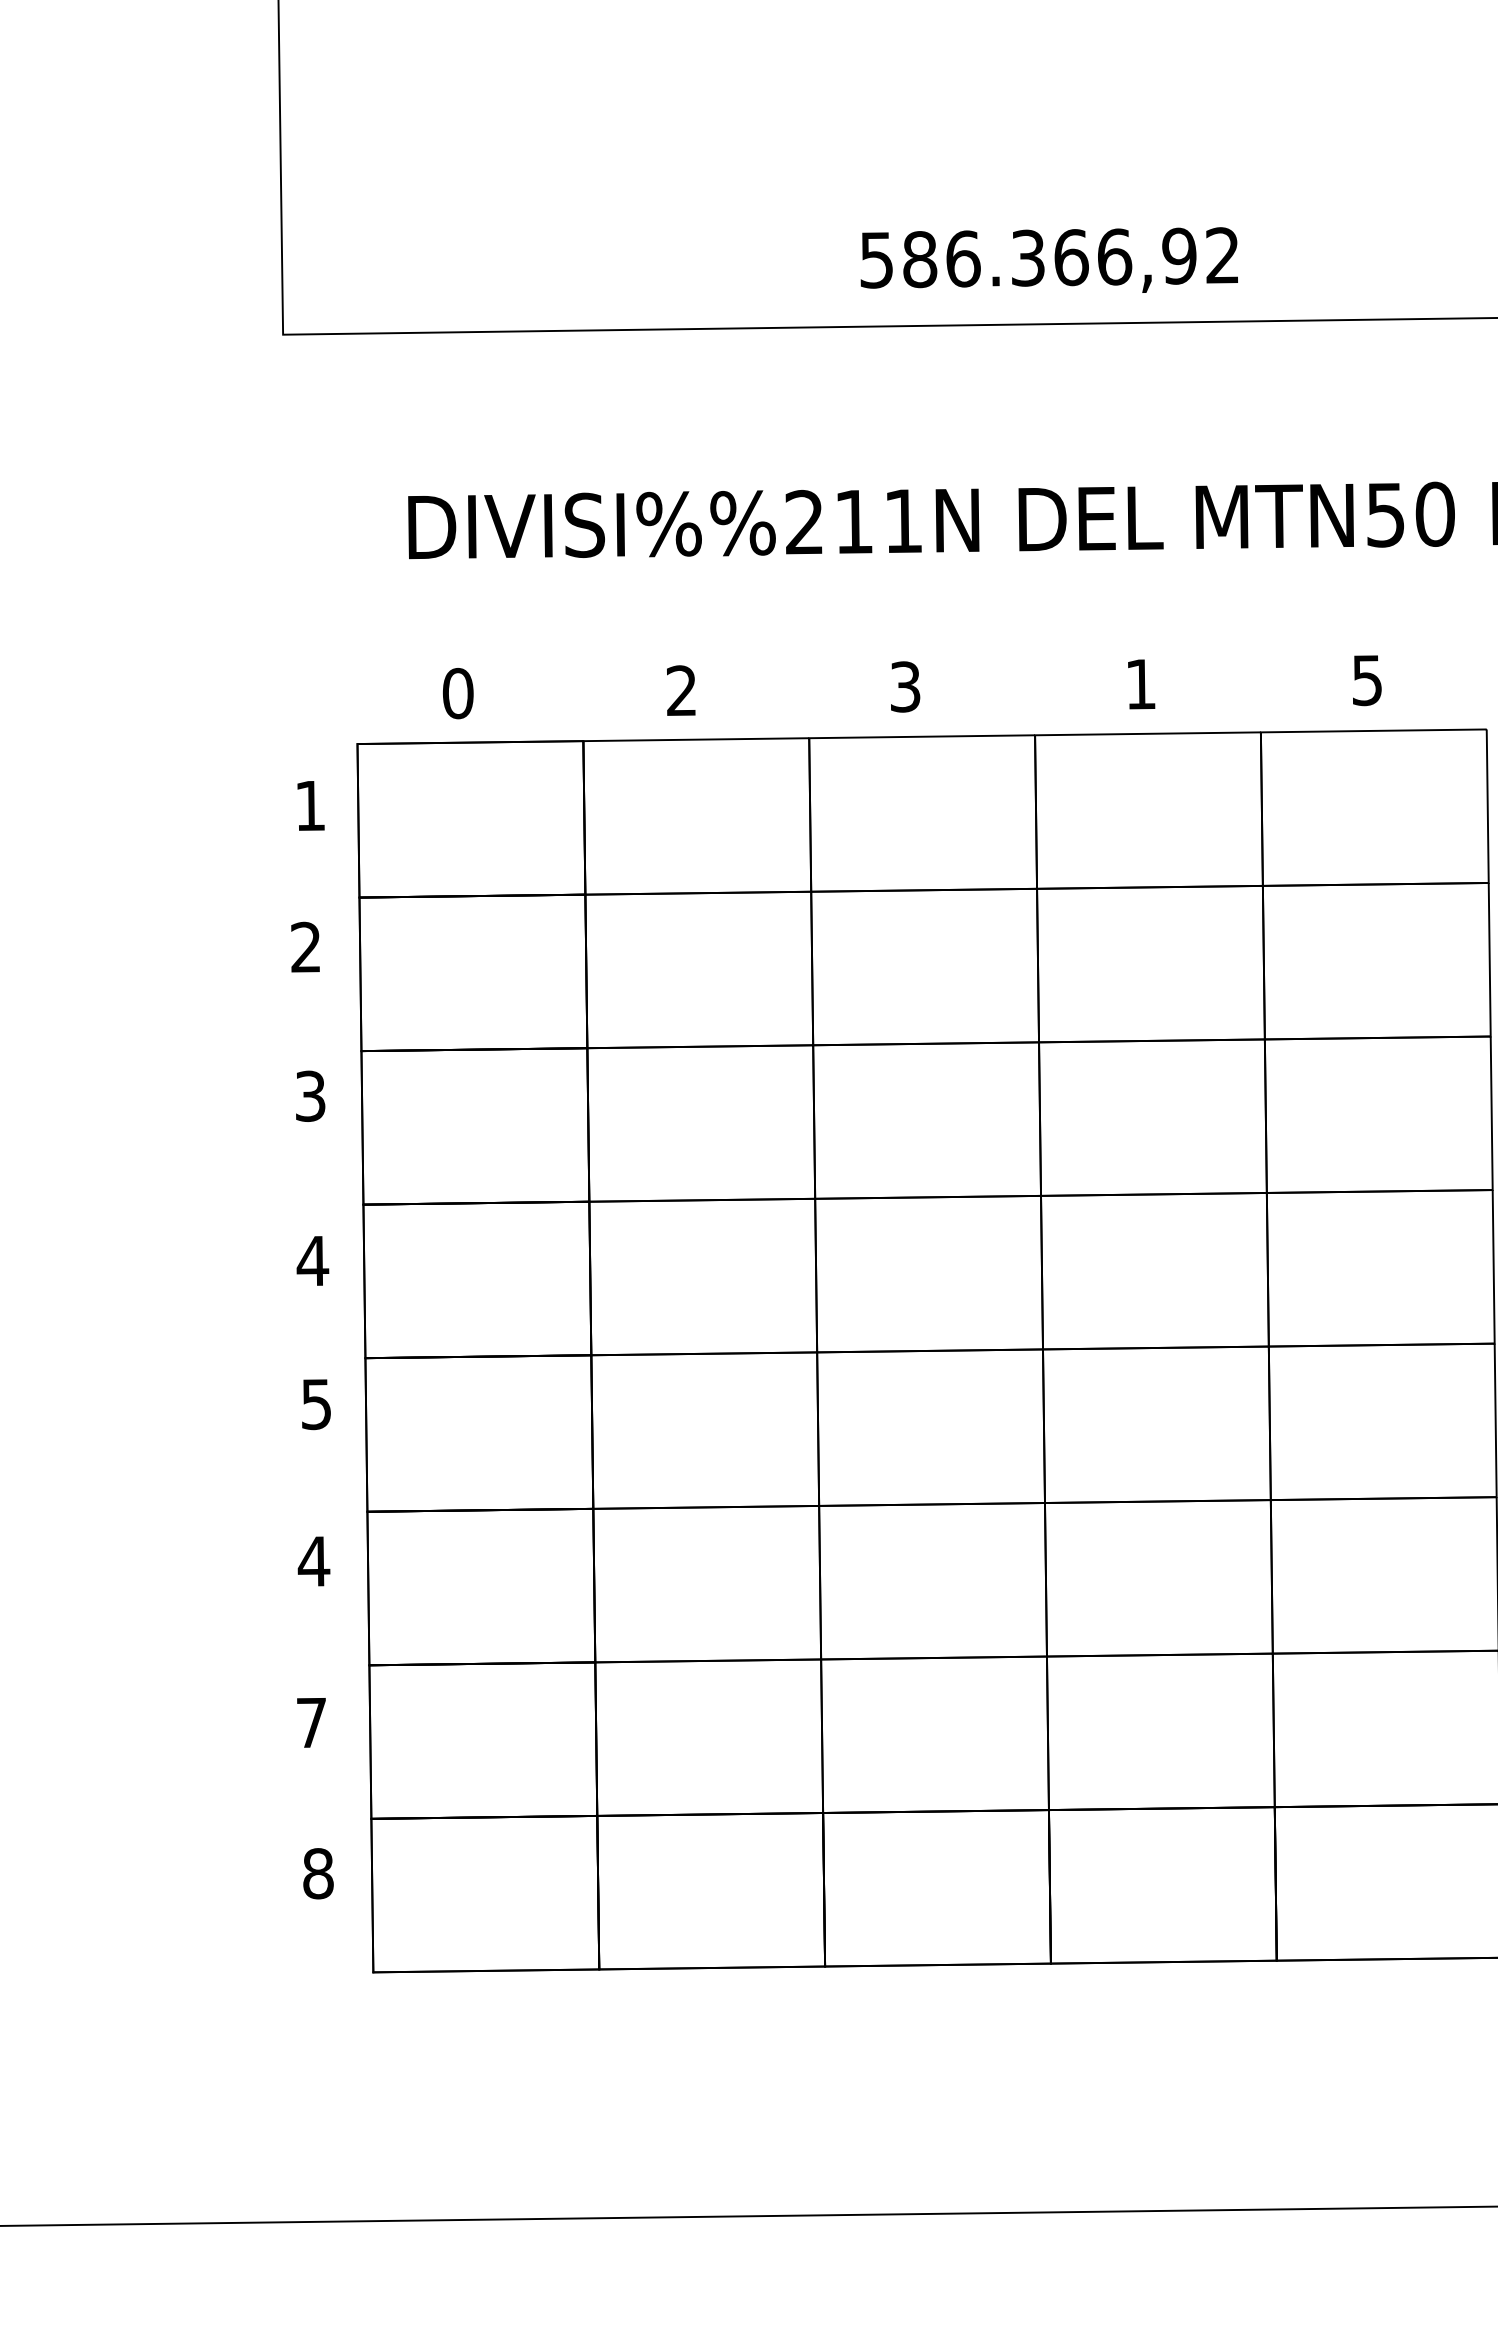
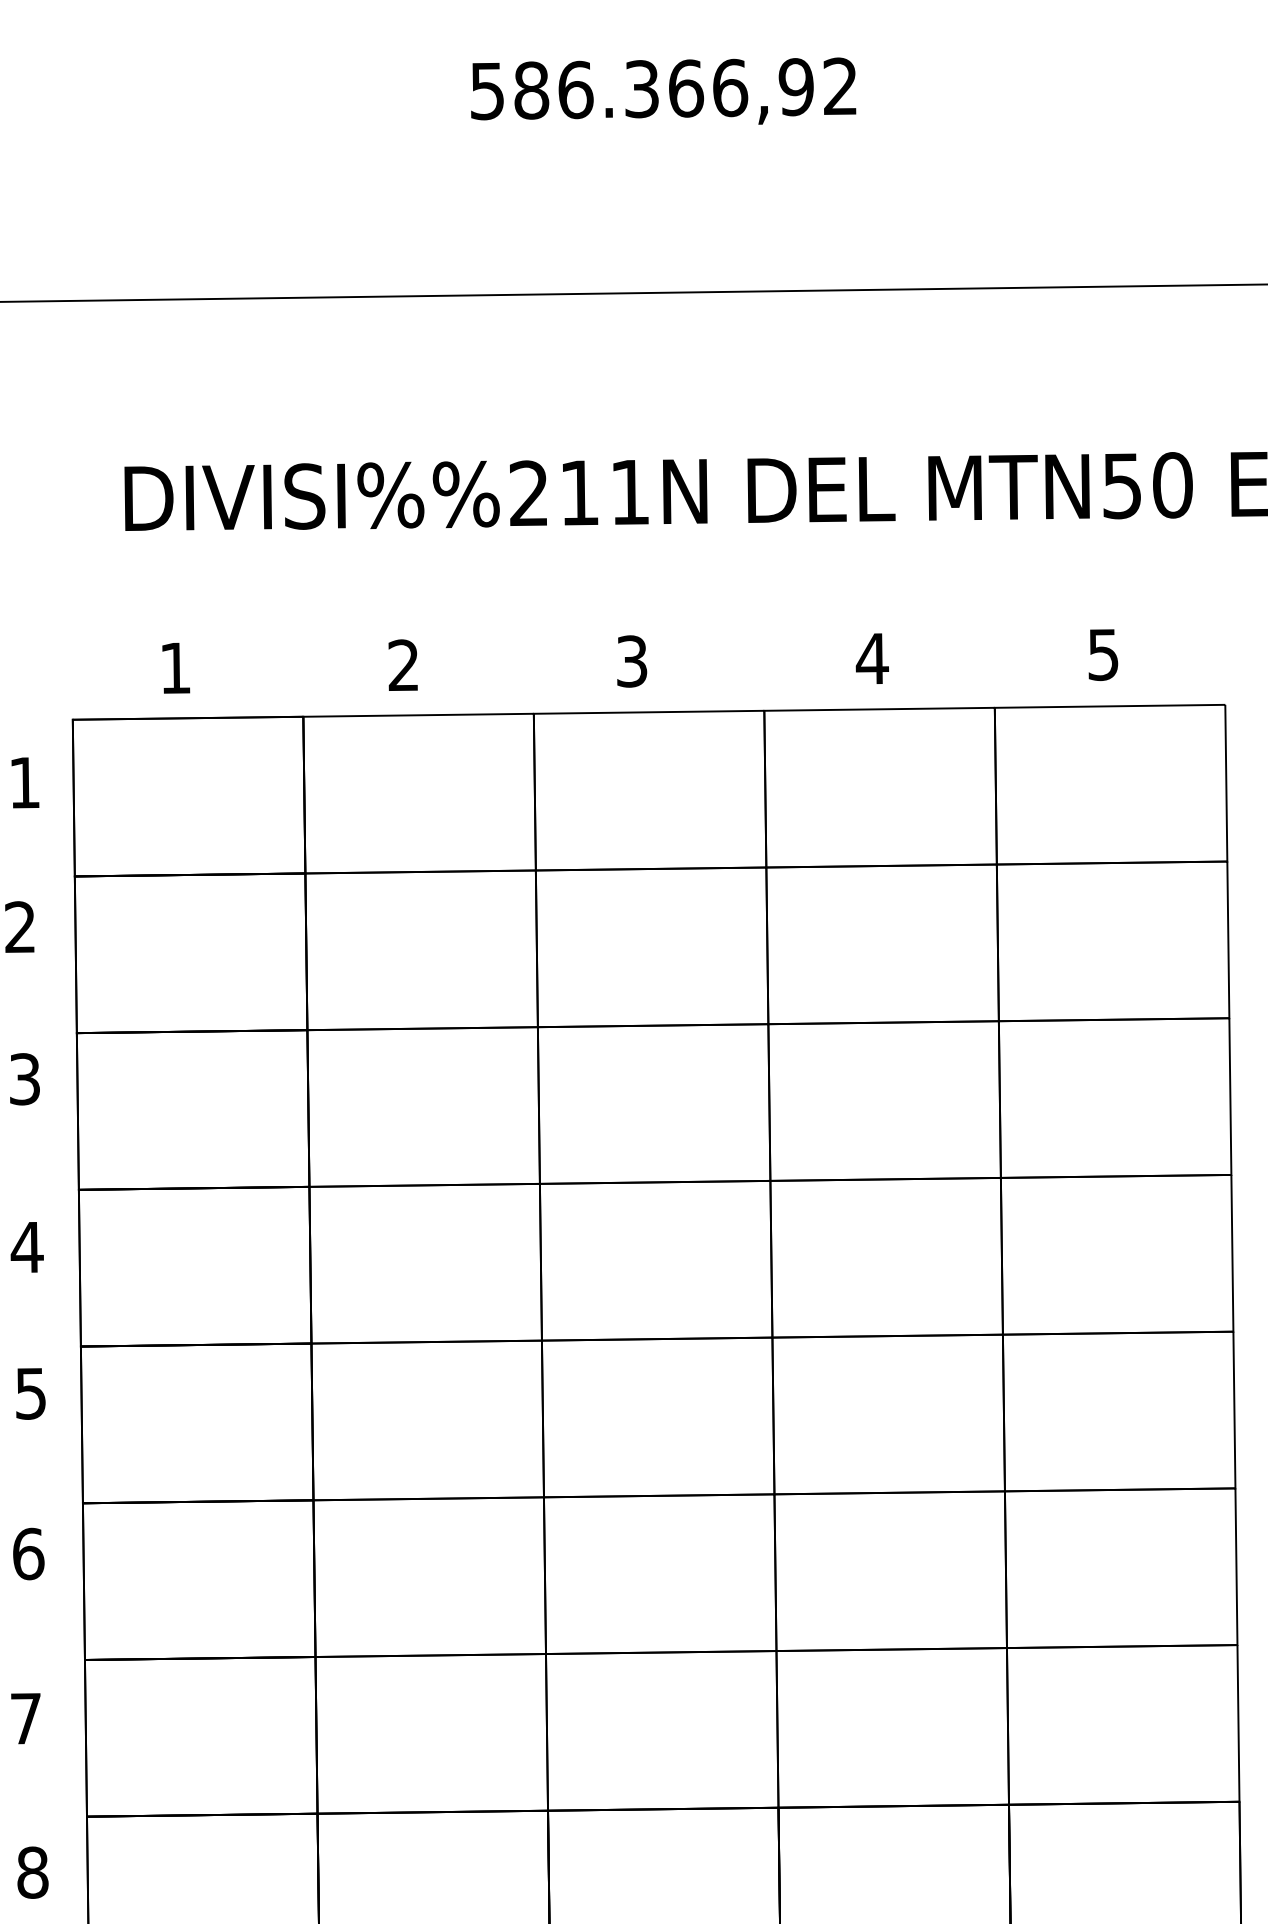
text: (1048, 259) -> (662, 90), moved
text: (1140, 684) -> (871, 658), 1 -> 4
text: (457, 693) -> (174, 668), 0 -> 1
text: (313, 1561) -> (27, 1554), 4 -> 6

